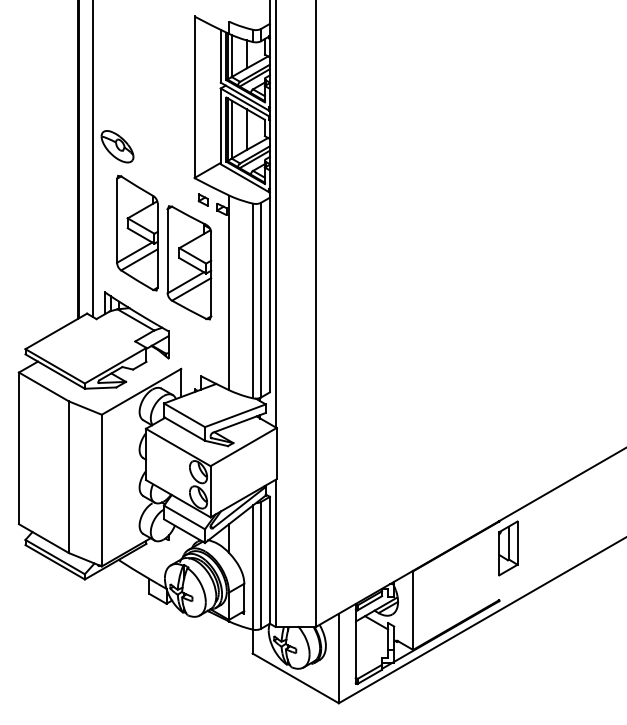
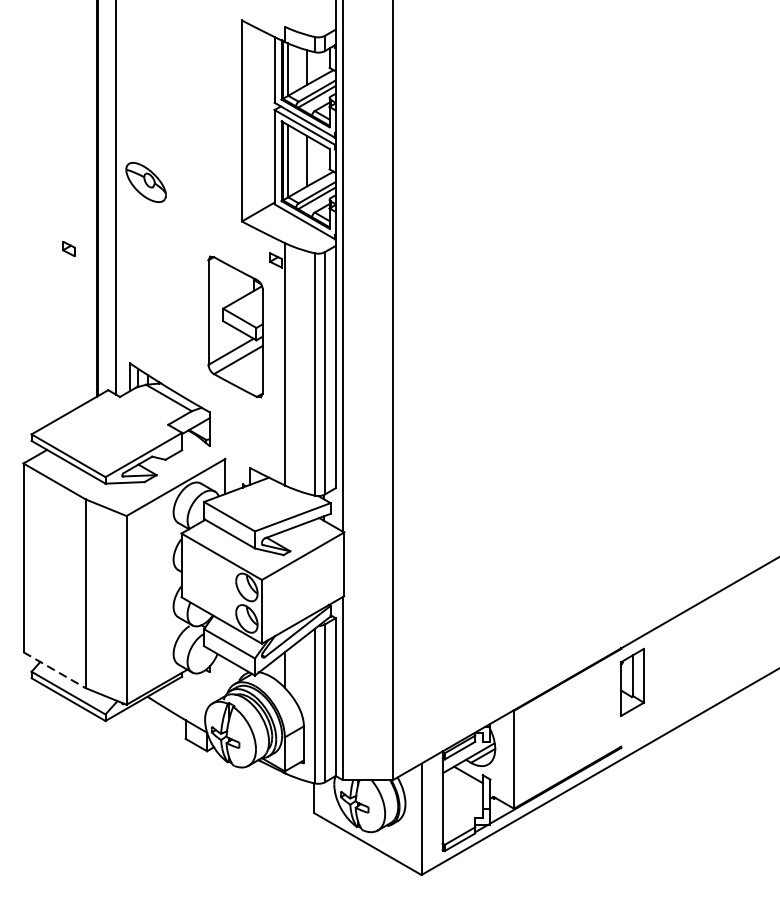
part: (202, 199) -> (67, 248), moved
part: (137, 233) -> (170, 290), removed
line: (43, 538) -> (54, 670), solid -> dashed

